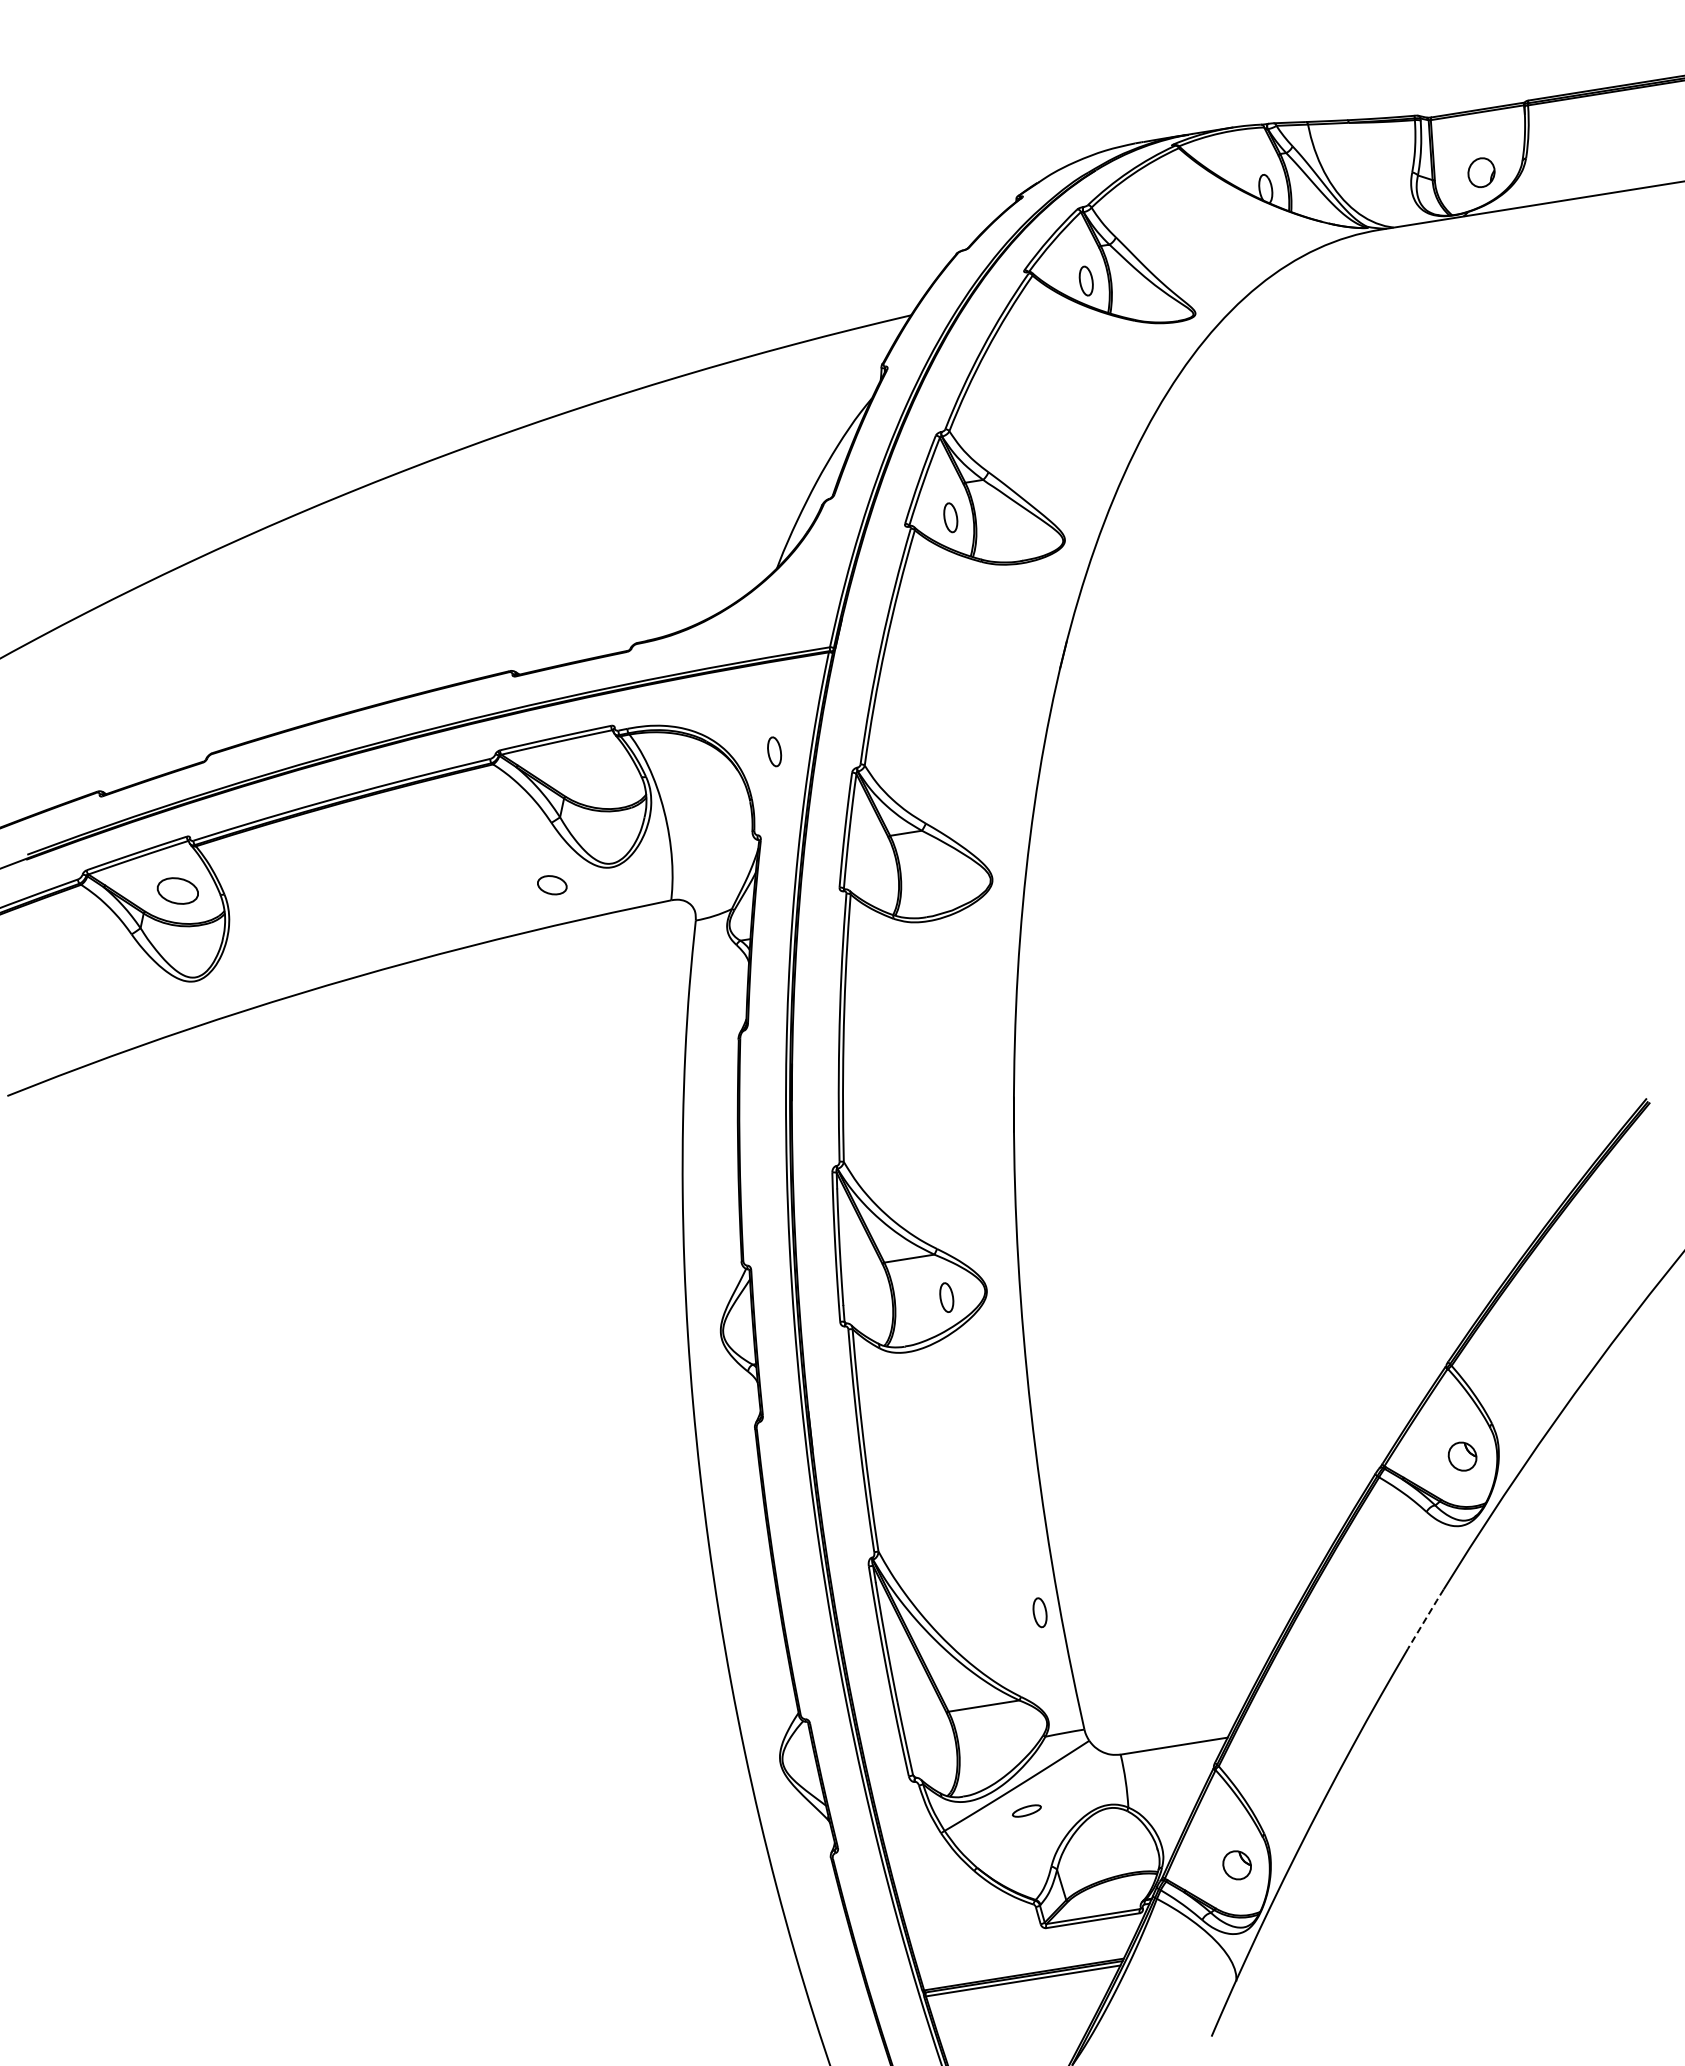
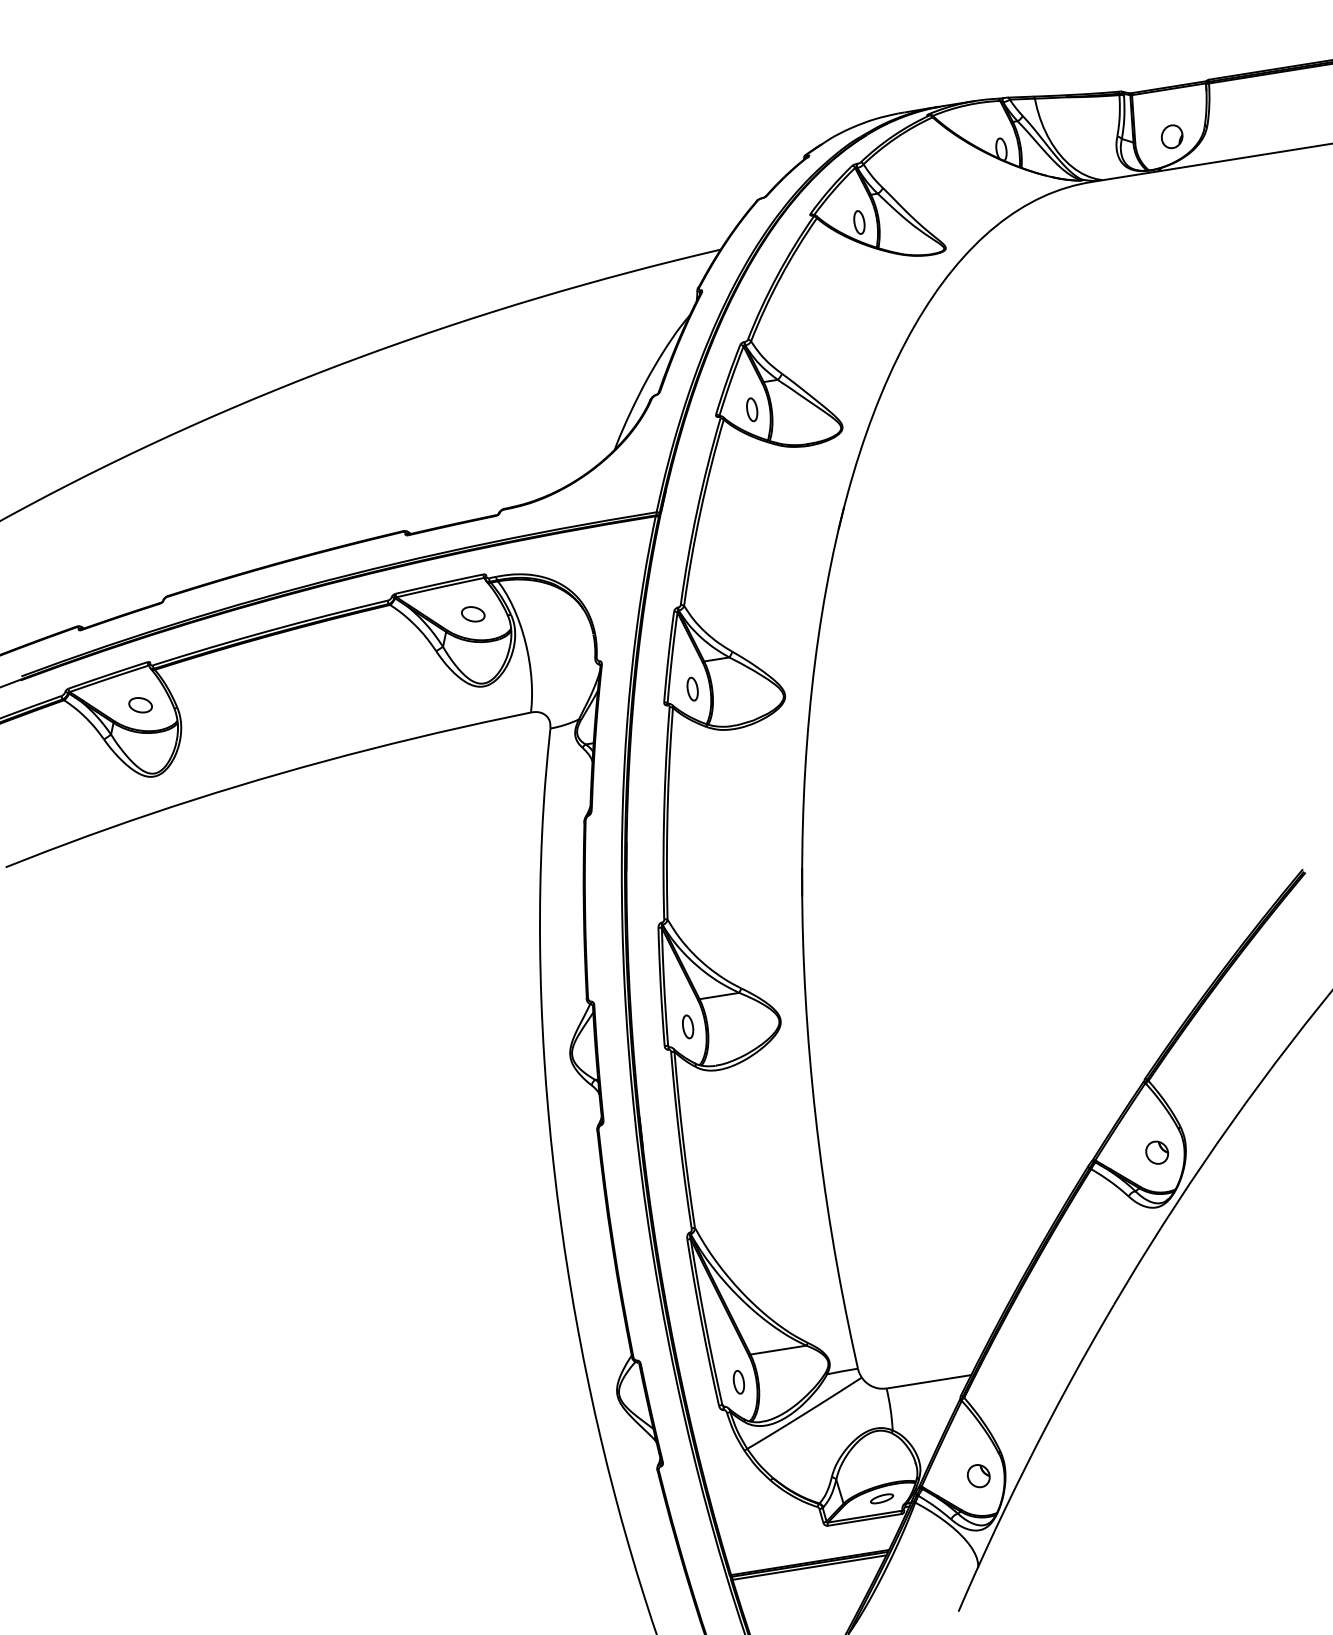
part: (774, 751) -> (692, 688), moved
part: (552, 885) -> (473, 614), moved
part: (177, 891) -> (140, 705), size x0.71
part: (946, 1297) -> (687, 1026), moved
part: (1039, 1612) -> (738, 1382), moved
line: (1425, 1618) -> (1127, 1280), dashed -> solid
part: (1026, 1810) -> (881, 1498), moved

